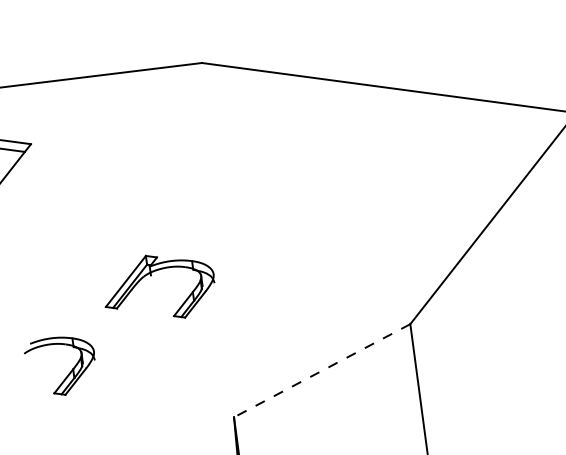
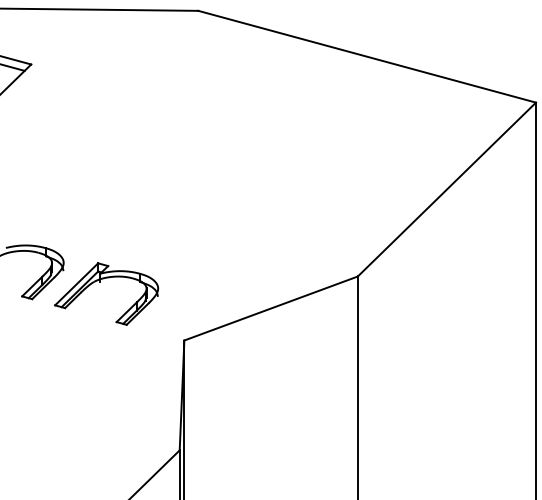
part: (151, 276) -> (100, 282), moved
line: (321, 370) -> (270, 308), dashed -> solid

